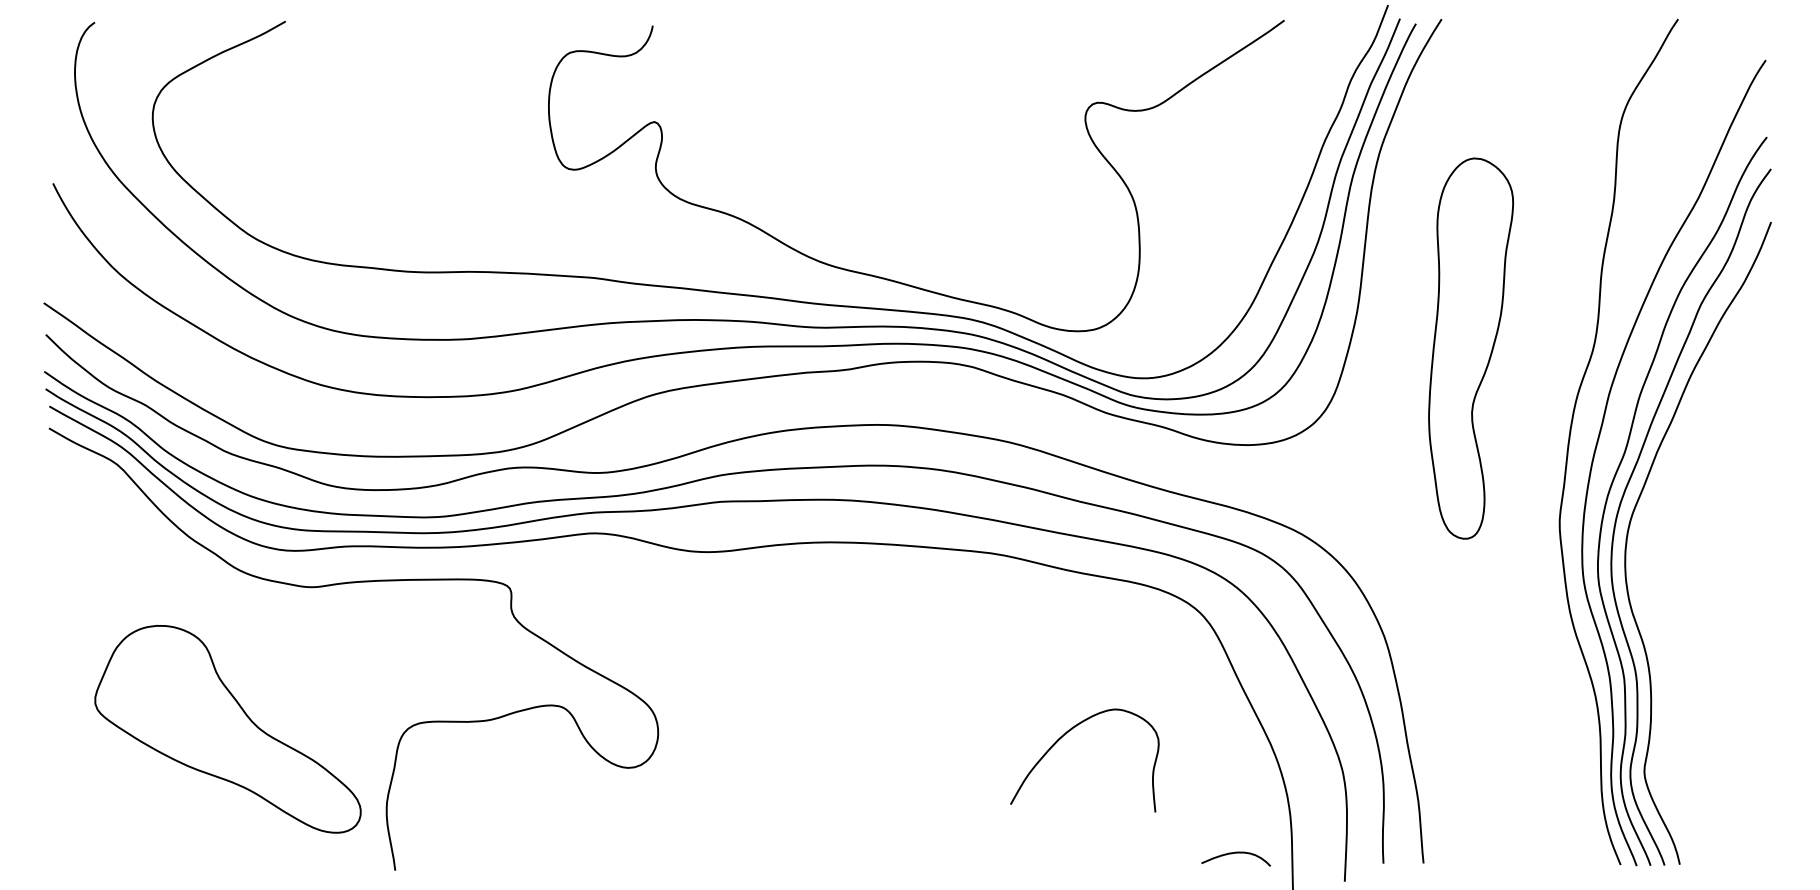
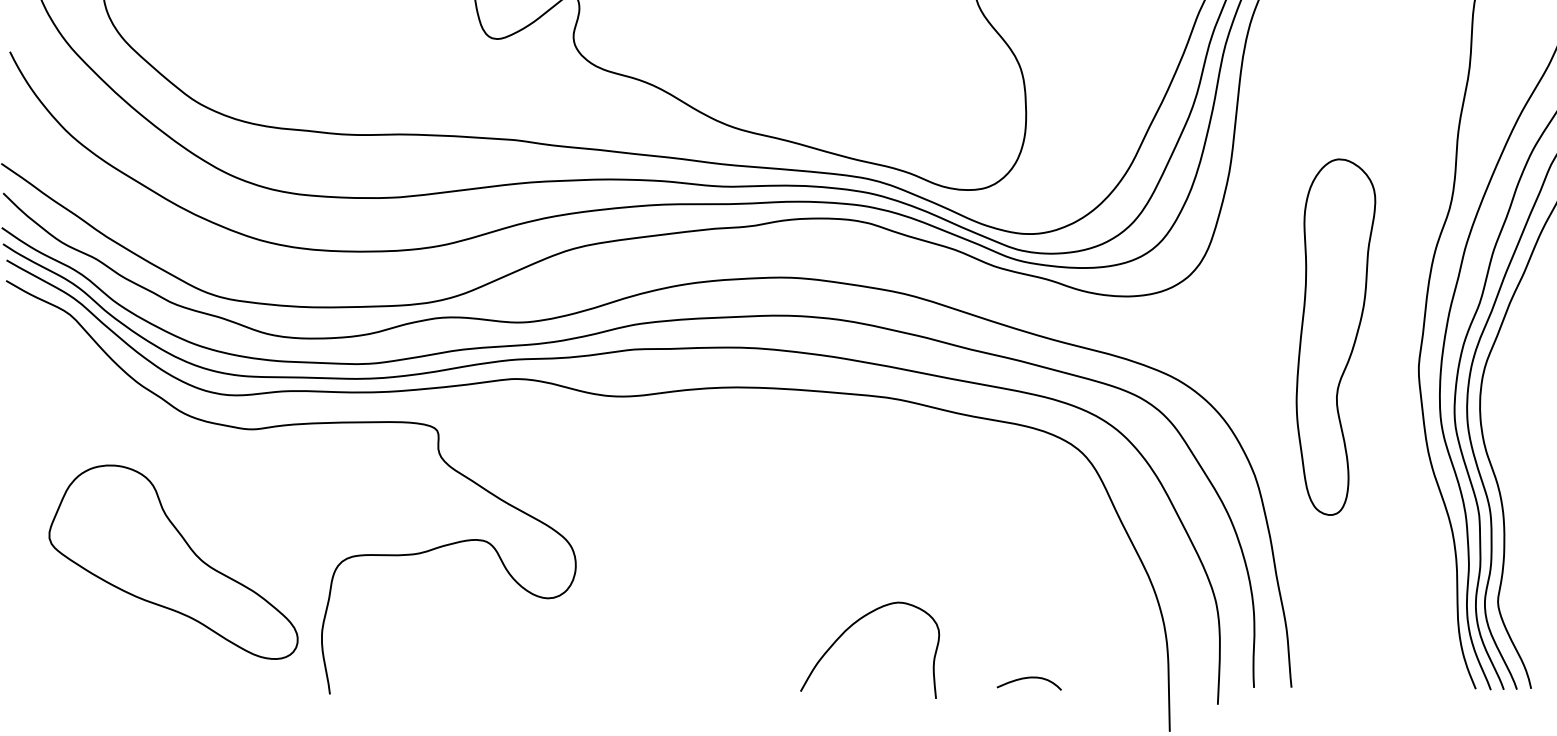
part: (1471, 348) -> (1336, 337), moved
curve: (1066, 734) -> (852, 626), moved
curve: (1235, 853) -> (1028, 678), moved

